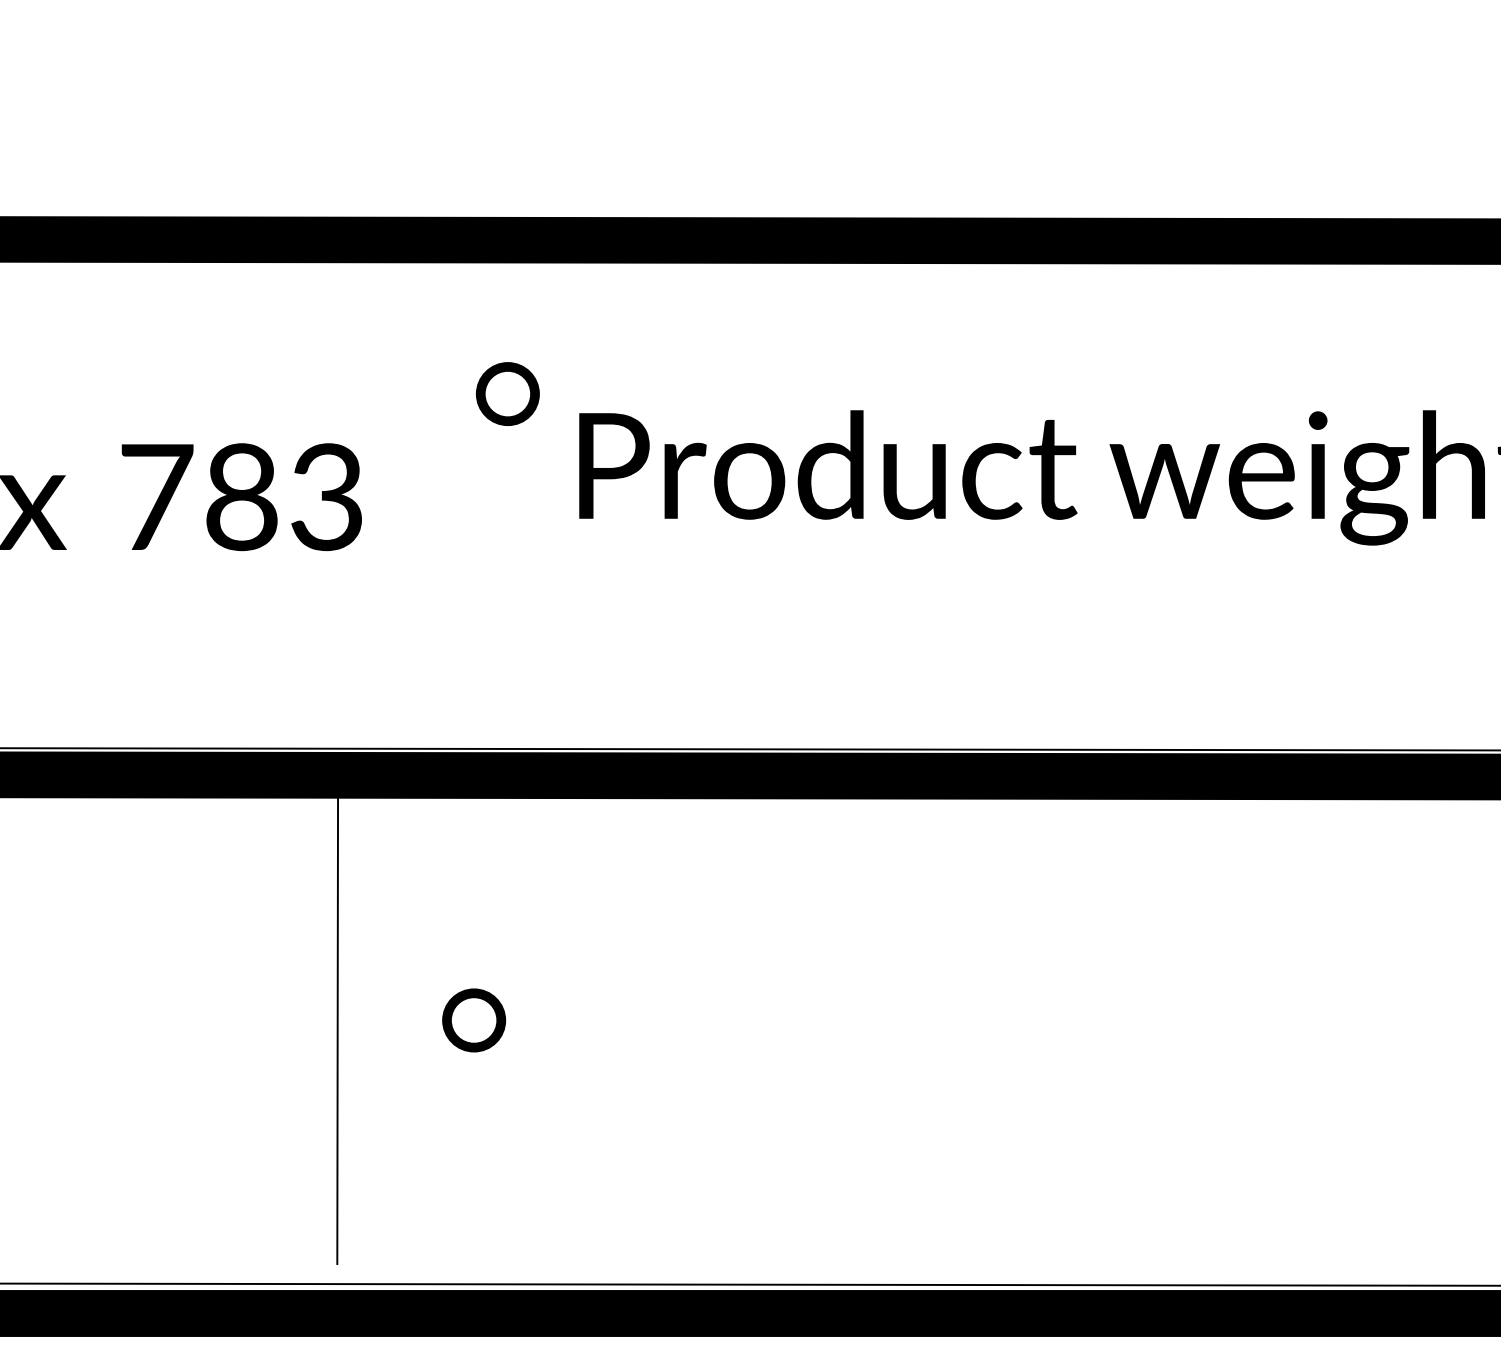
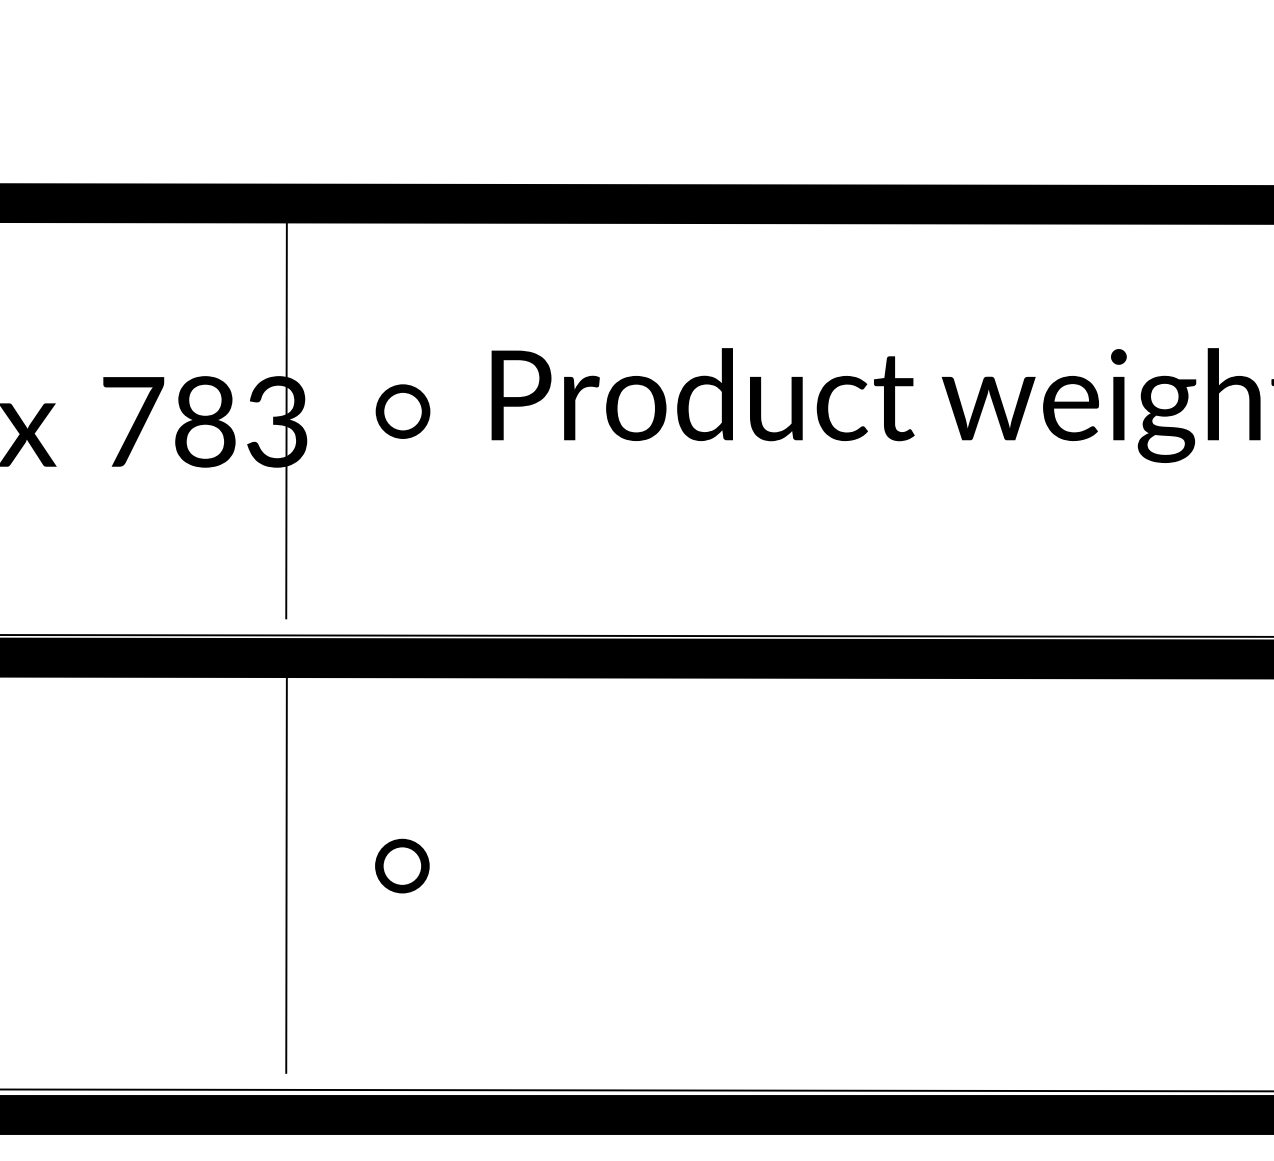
part: (507, 393) -> (402, 411), moved
line: (337, 485) -> (286, 411), added

